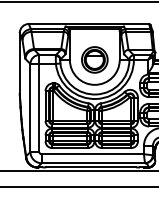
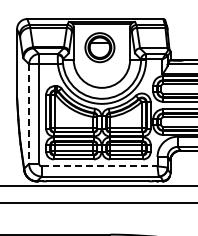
part: (94, 59) -> (99, 47), moved
line: (30, 108) -> (29, 114), solid -> dashed
line: (92, 154) -> (99, 166), solid -> dashed

